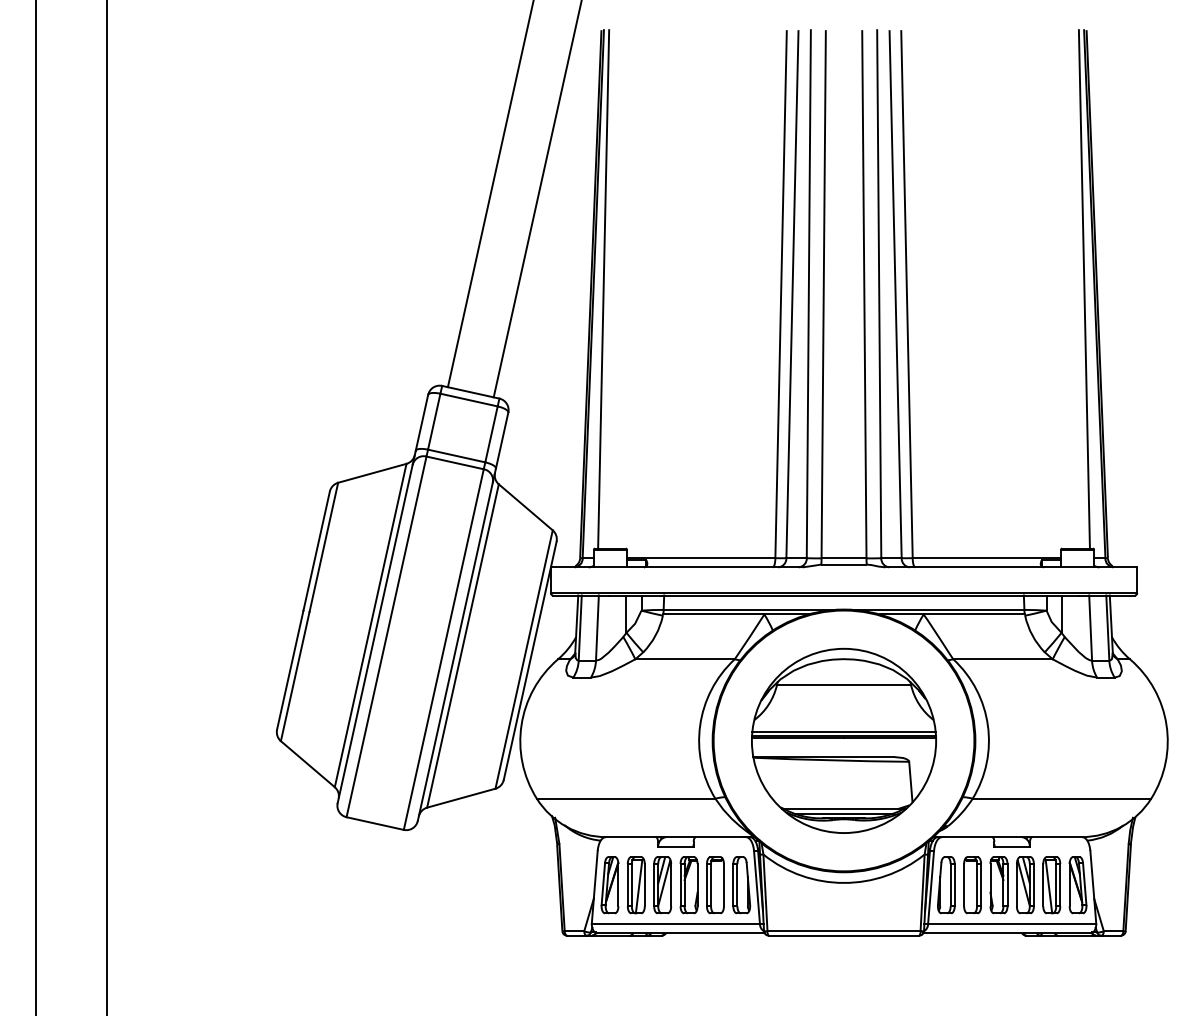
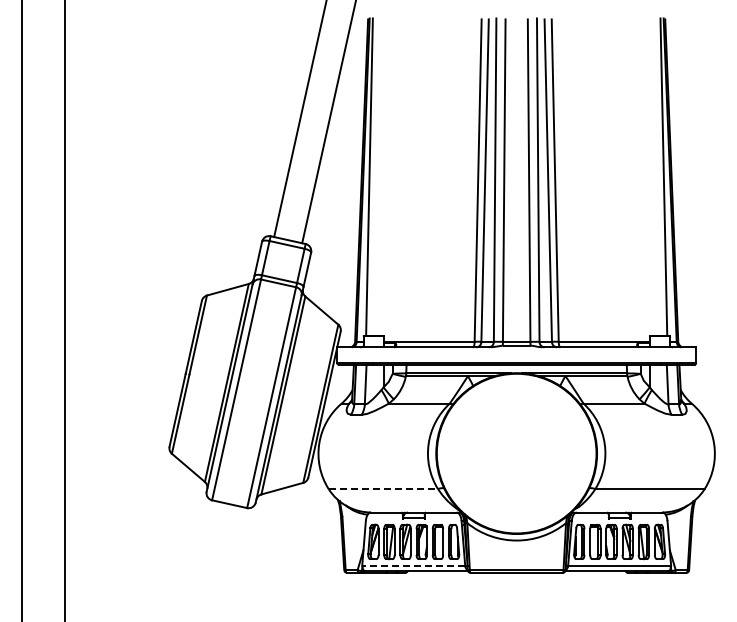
part: (843, 740) -> (516, 453), removed
line: (626, 797) -> (383, 488), solid -> dashed
line: (675, 923) -> (413, 565), solid -> dashed

